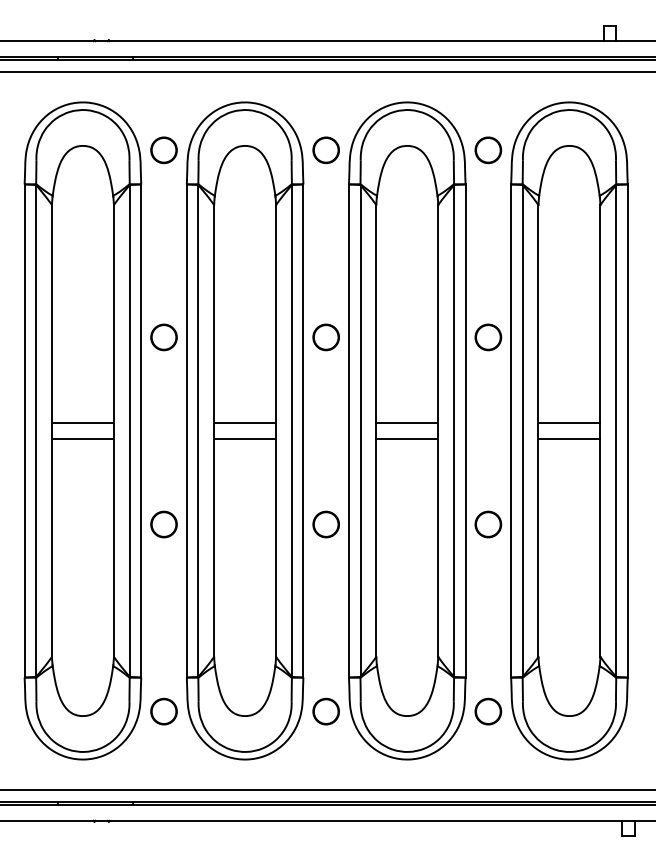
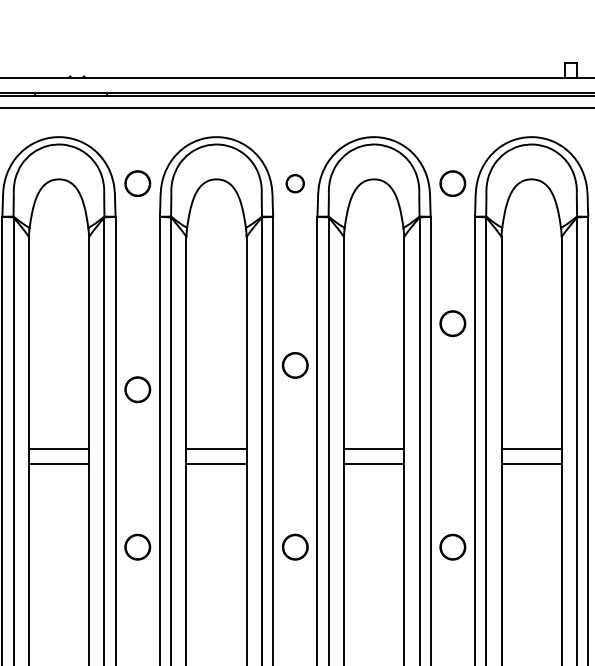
part: (325, 150) -> (294, 183), size x0.7
part: (163, 337) -> (137, 389), moved
part: (488, 337) -> (452, 323), moved

